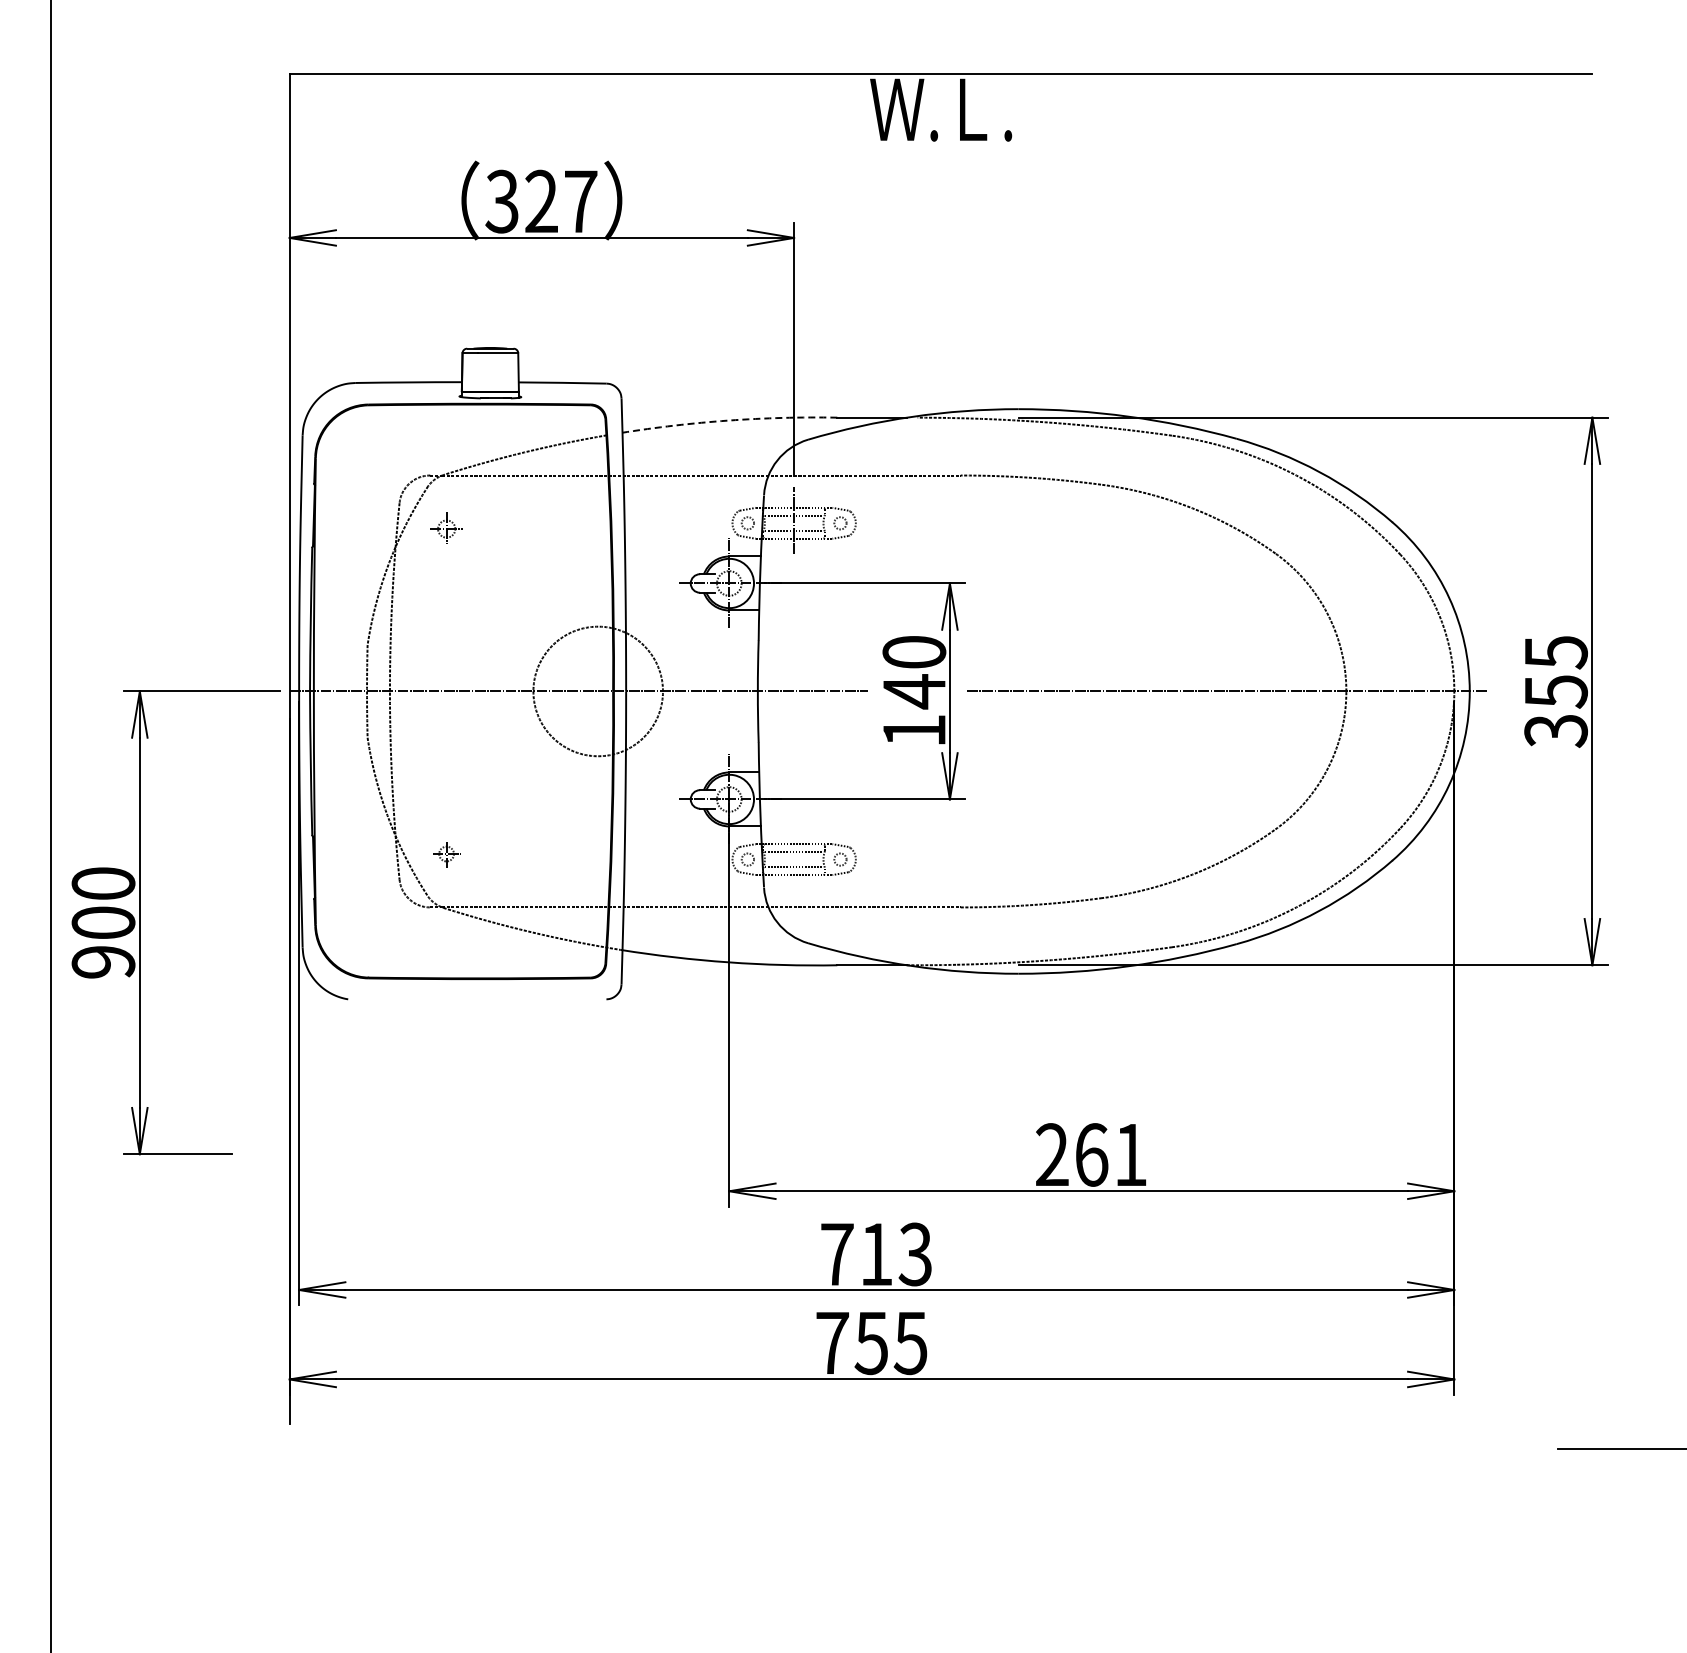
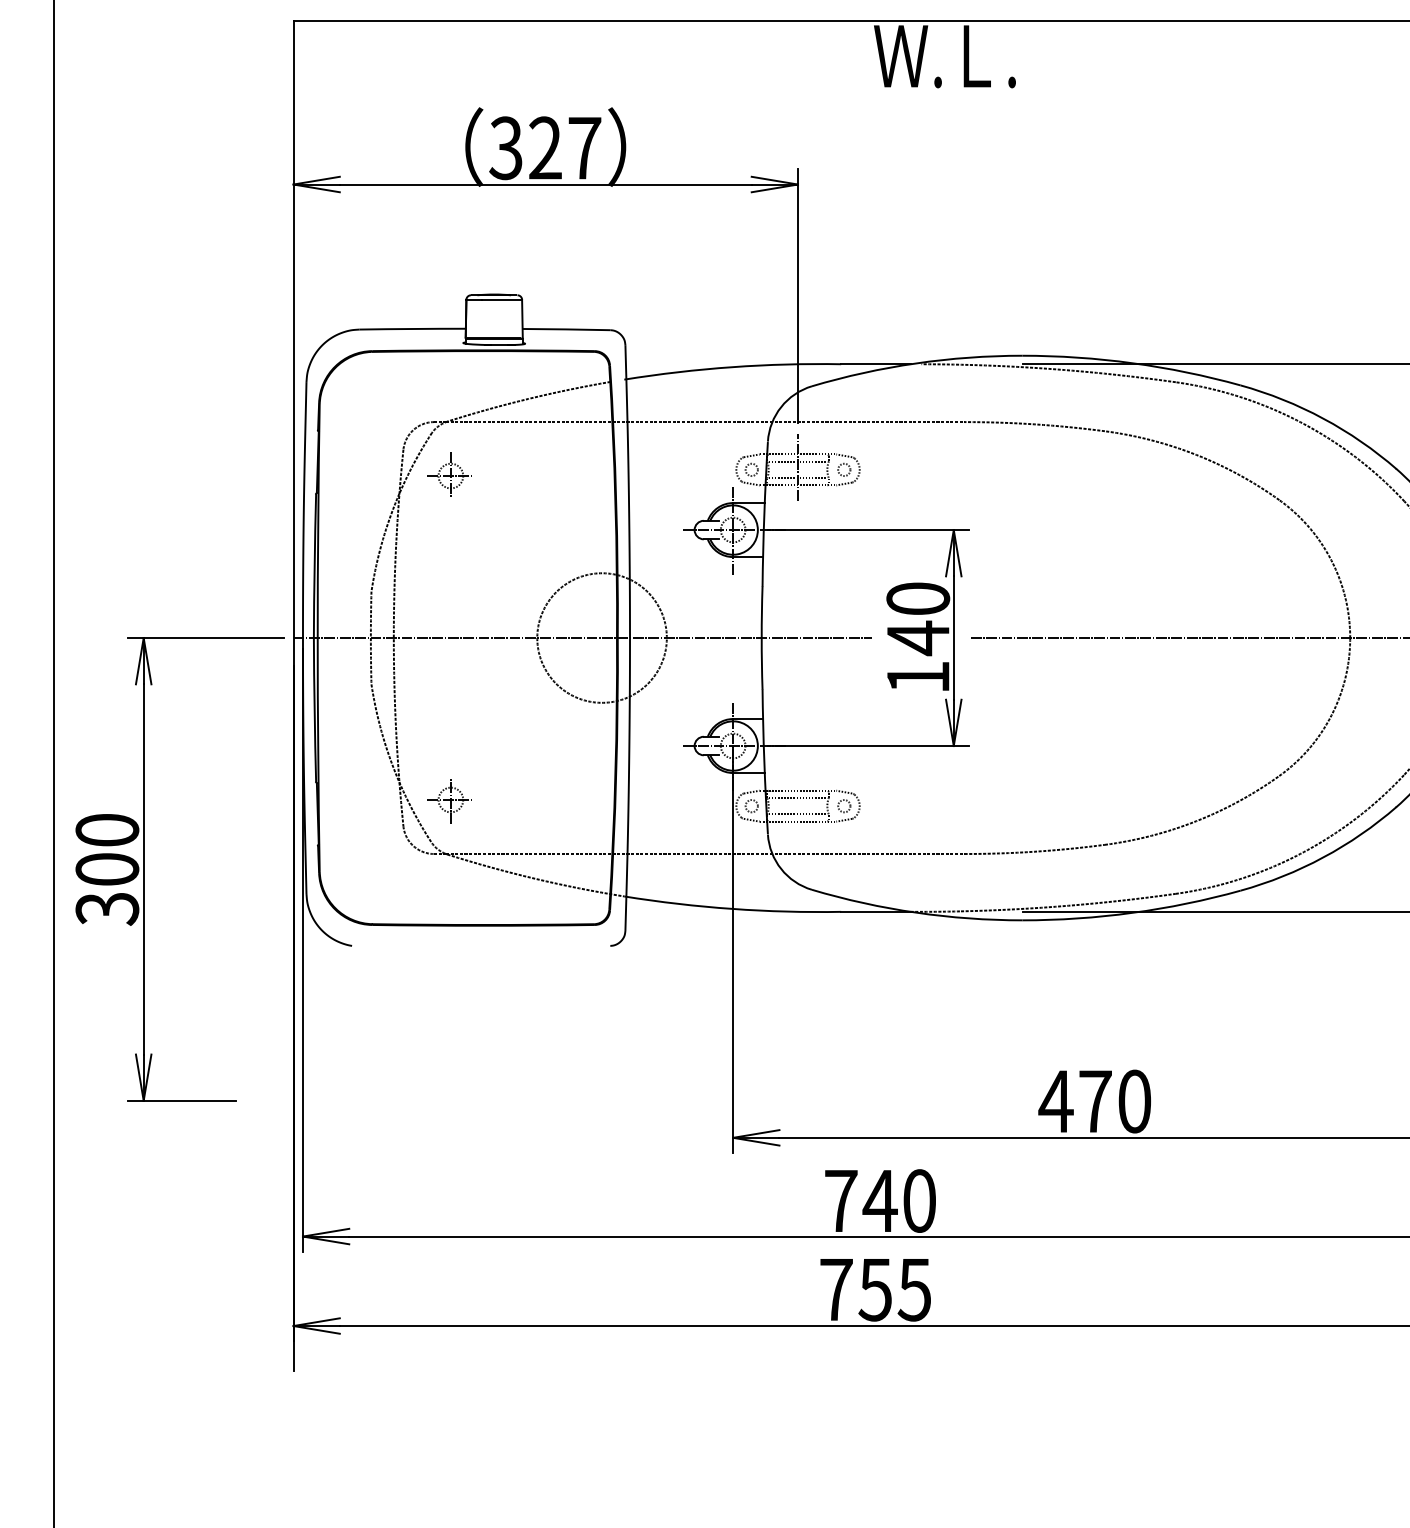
arc: (728, 420) -> (732, 367), dashed -> solid
part: (445, 527) -> (449, 474), size x1.43
part: (445, 854) -> (449, 801), size x1.67
text: (103, 962) -> (107, 909), 900 -> 300
text: (1090, 1154) -> (1094, 1101), 261 -> 470
text: (895, 1254) -> (899, 1201), 713 -> 740

